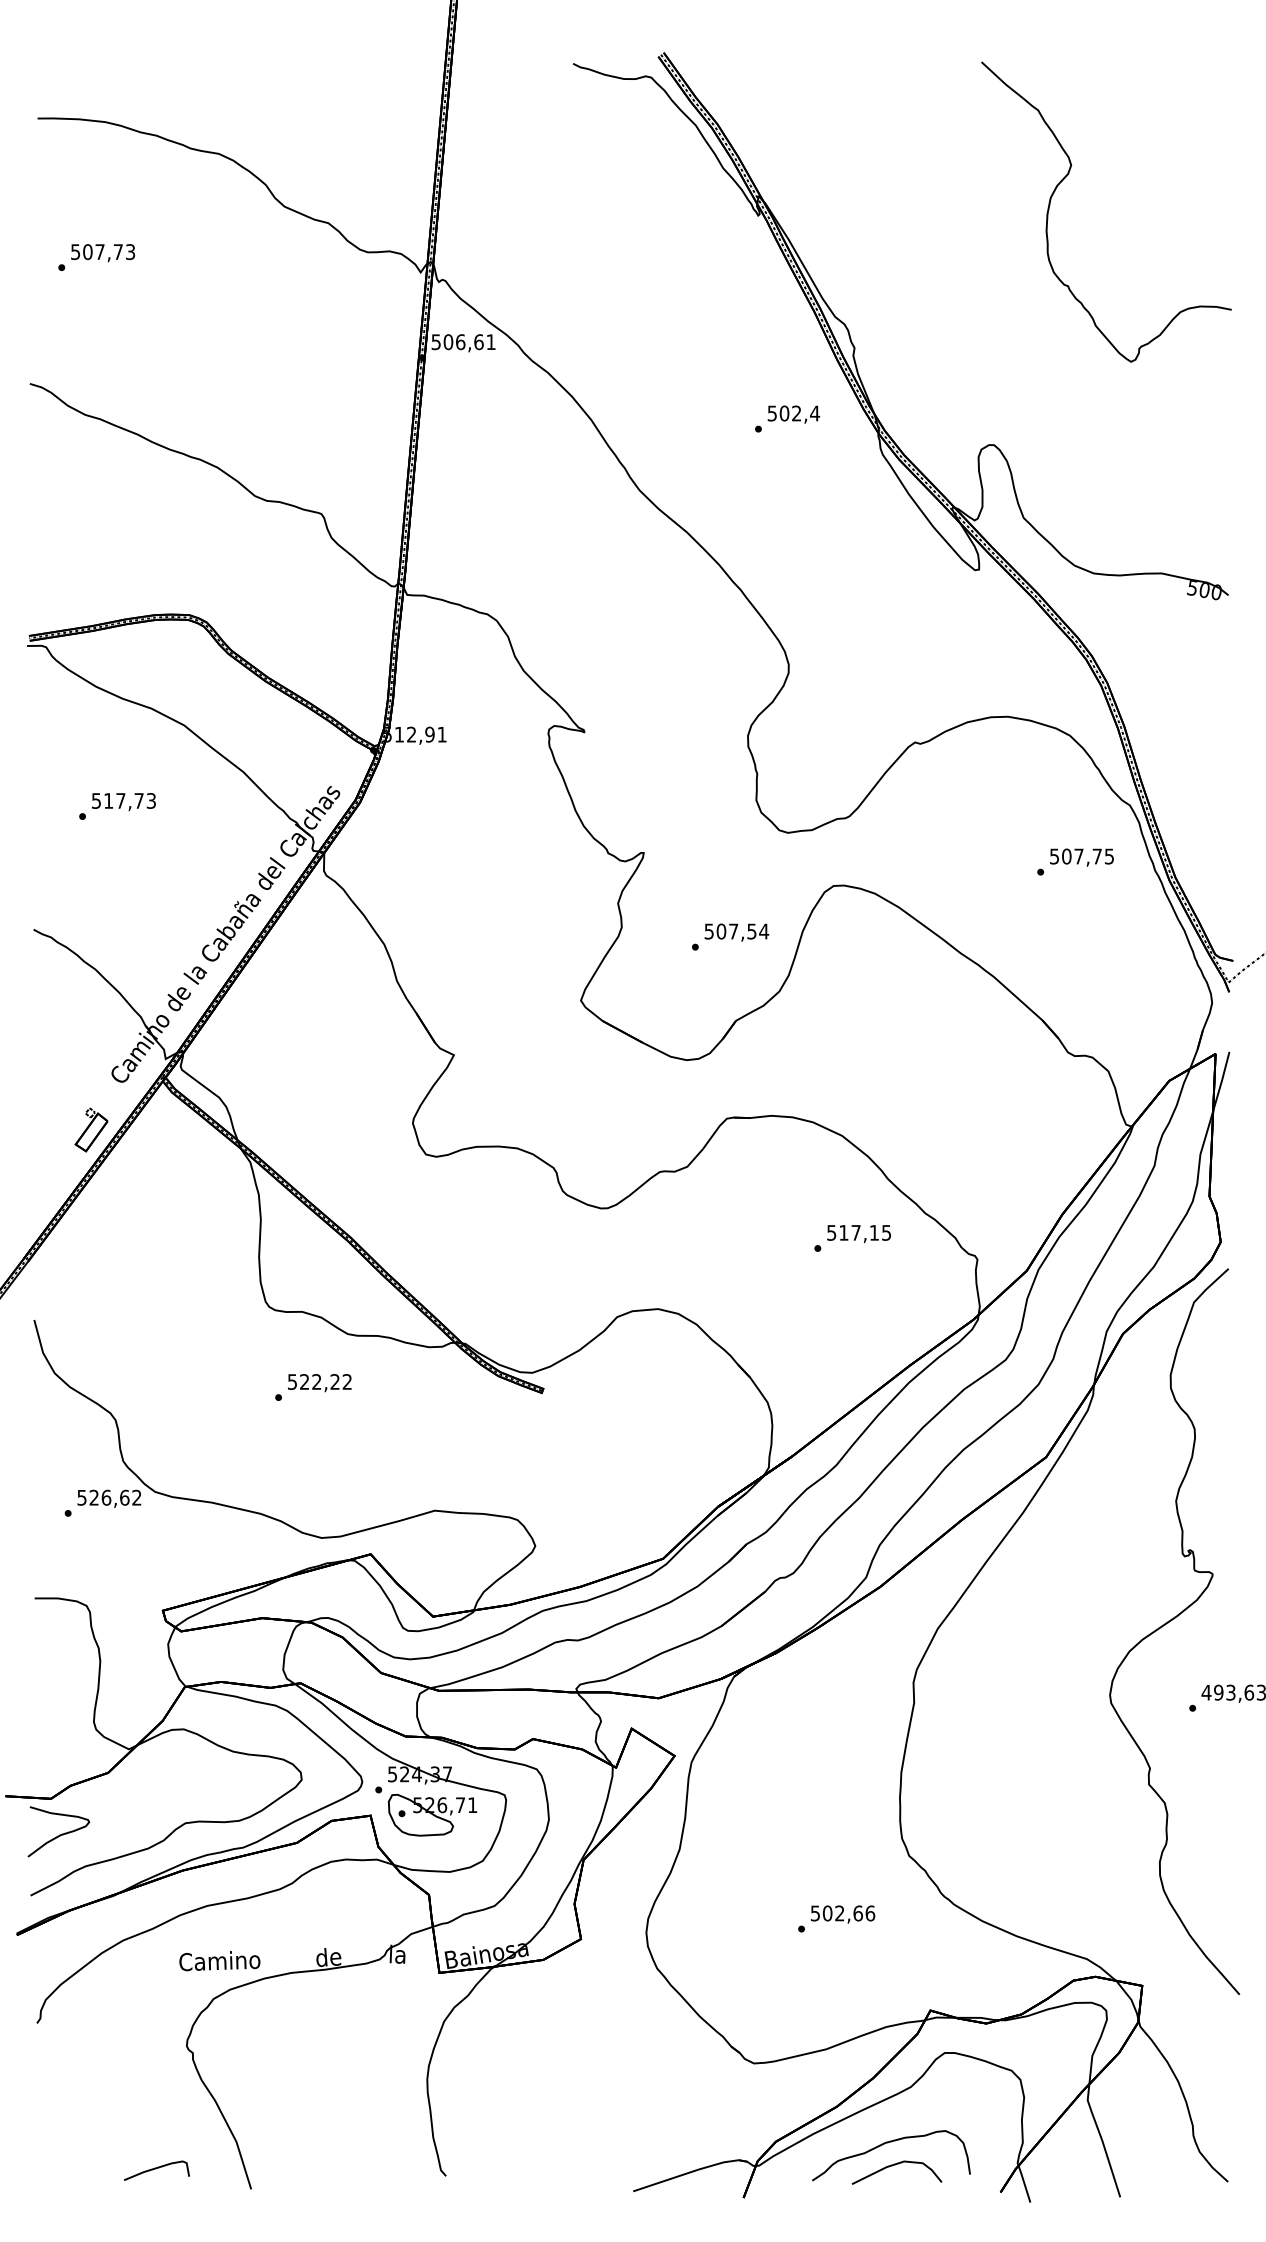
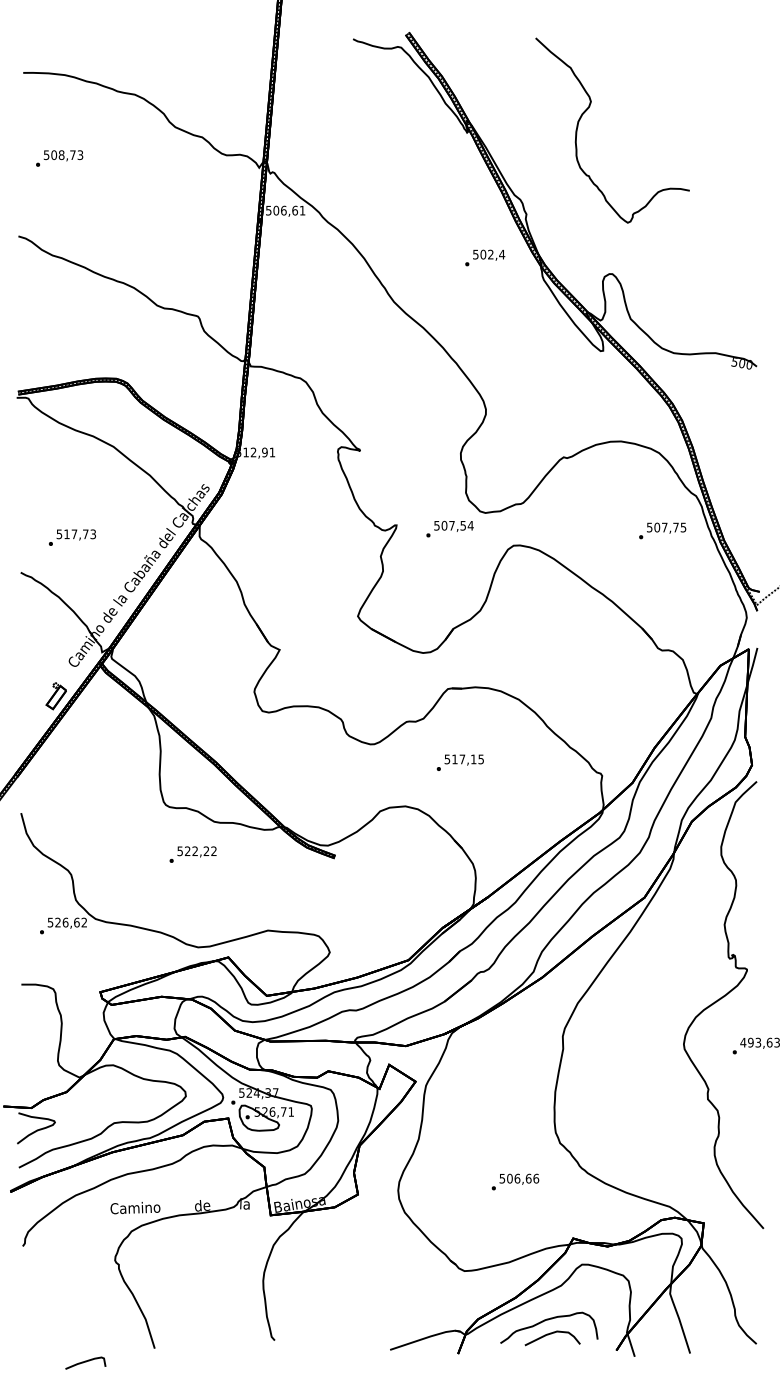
curve: (1068, 176) -> (589, 108), moved
text: (99, 252) -> (61, 155), 507,73 -> 508,73
text: (117, 806) -> (72, 537), moved
text: (729, 935) -> (449, 528), moved
text: (851, 1237) -> (459, 762), moved
text: (839, 1913) -> (517, 1178), 502,66 -> 506,66
curve: (156, 2169) -> (85, 1362), moved

